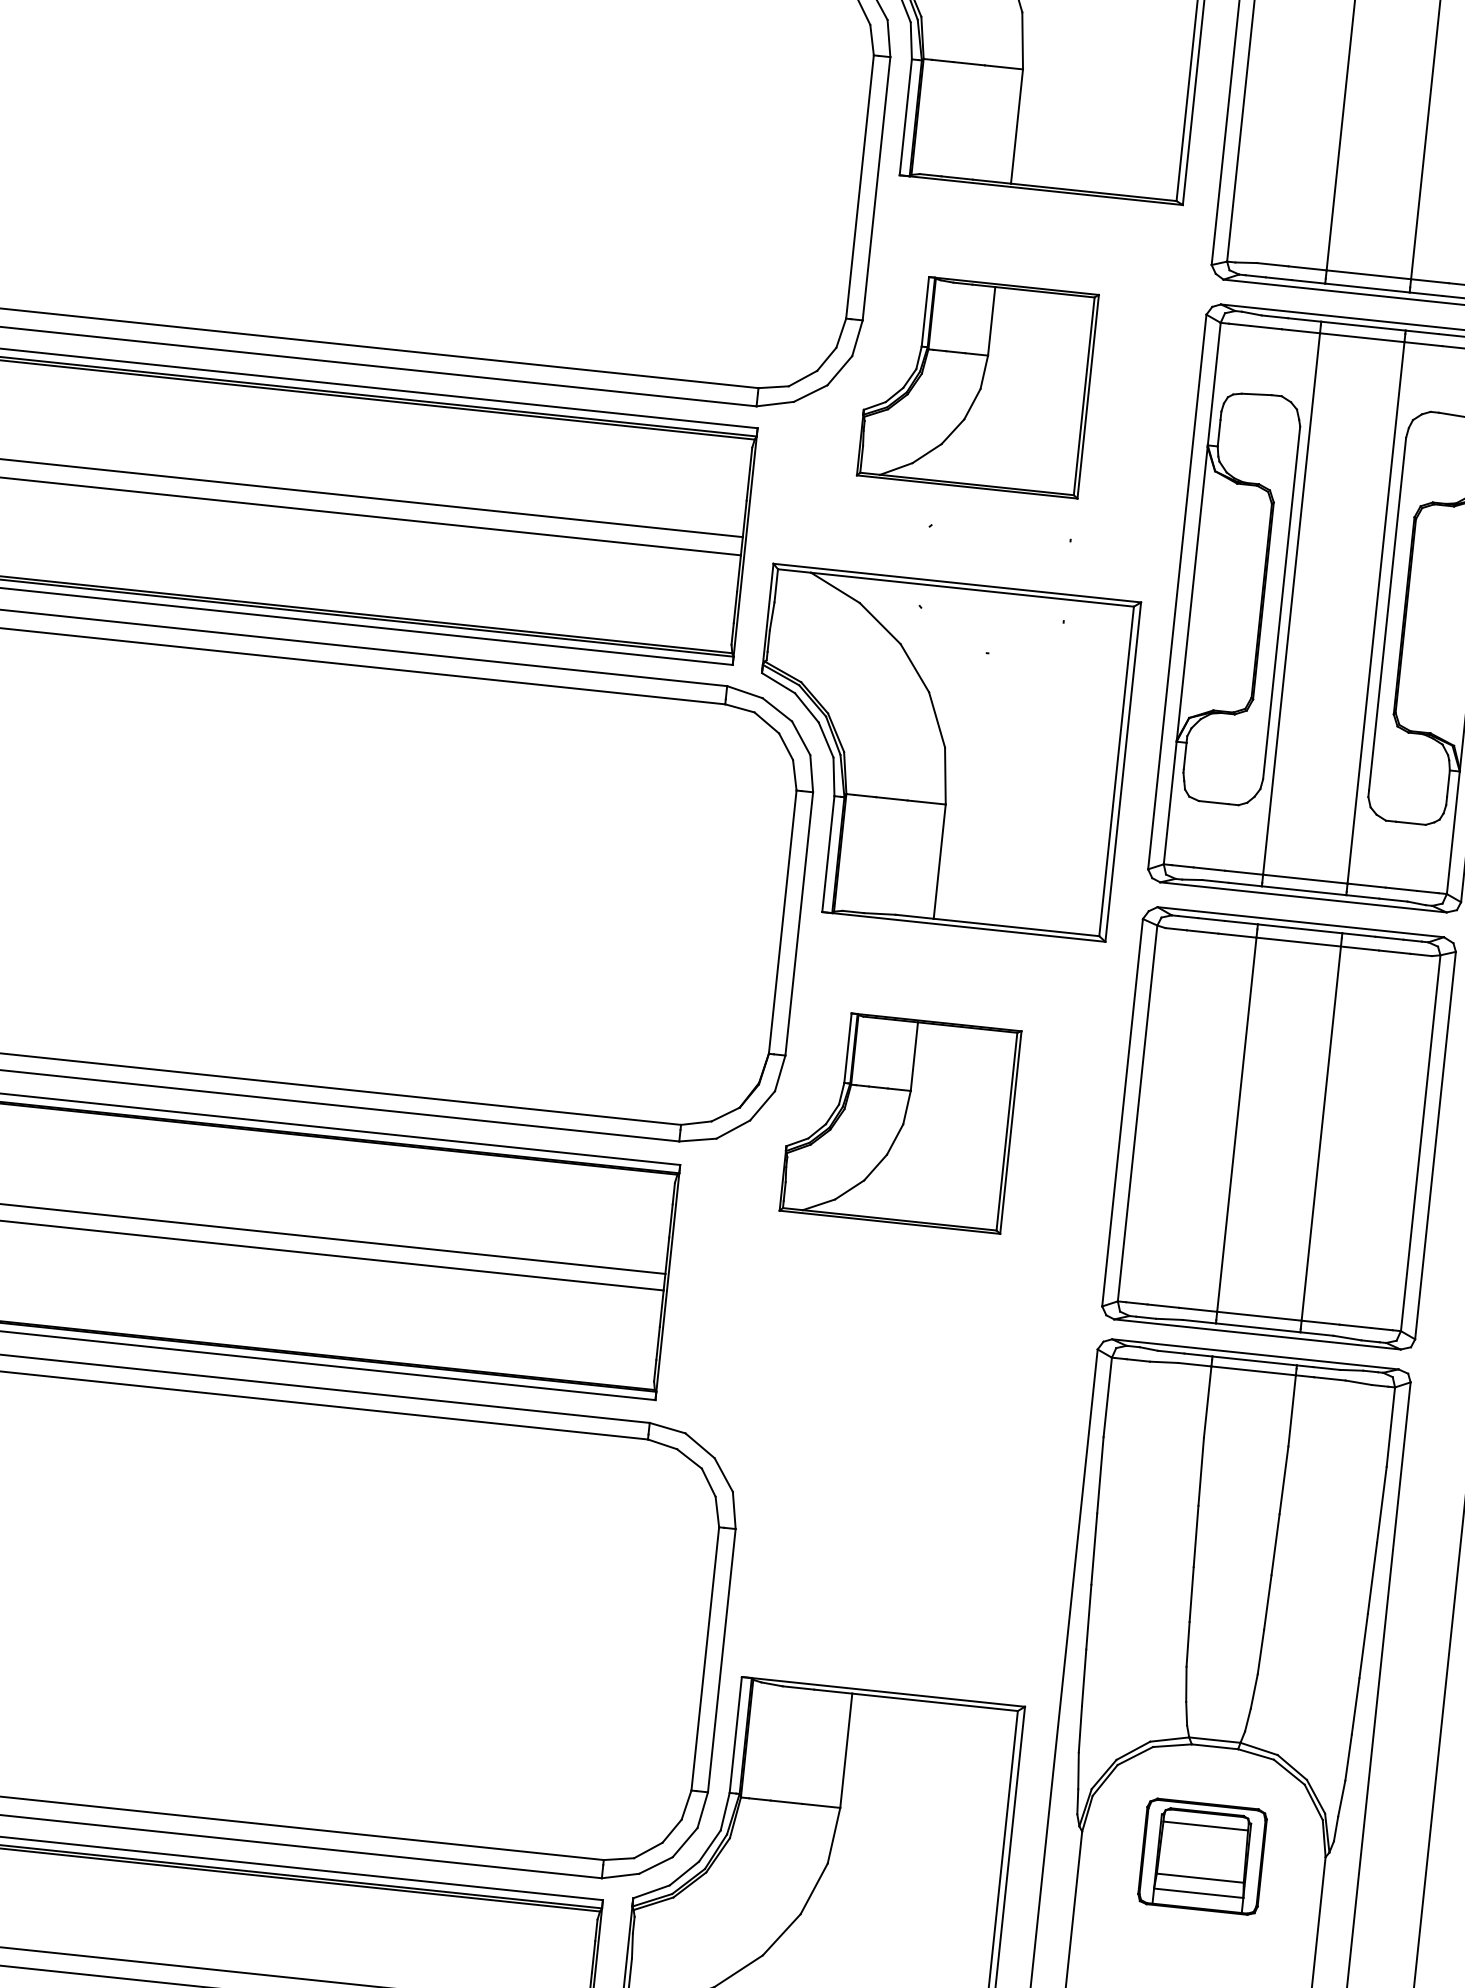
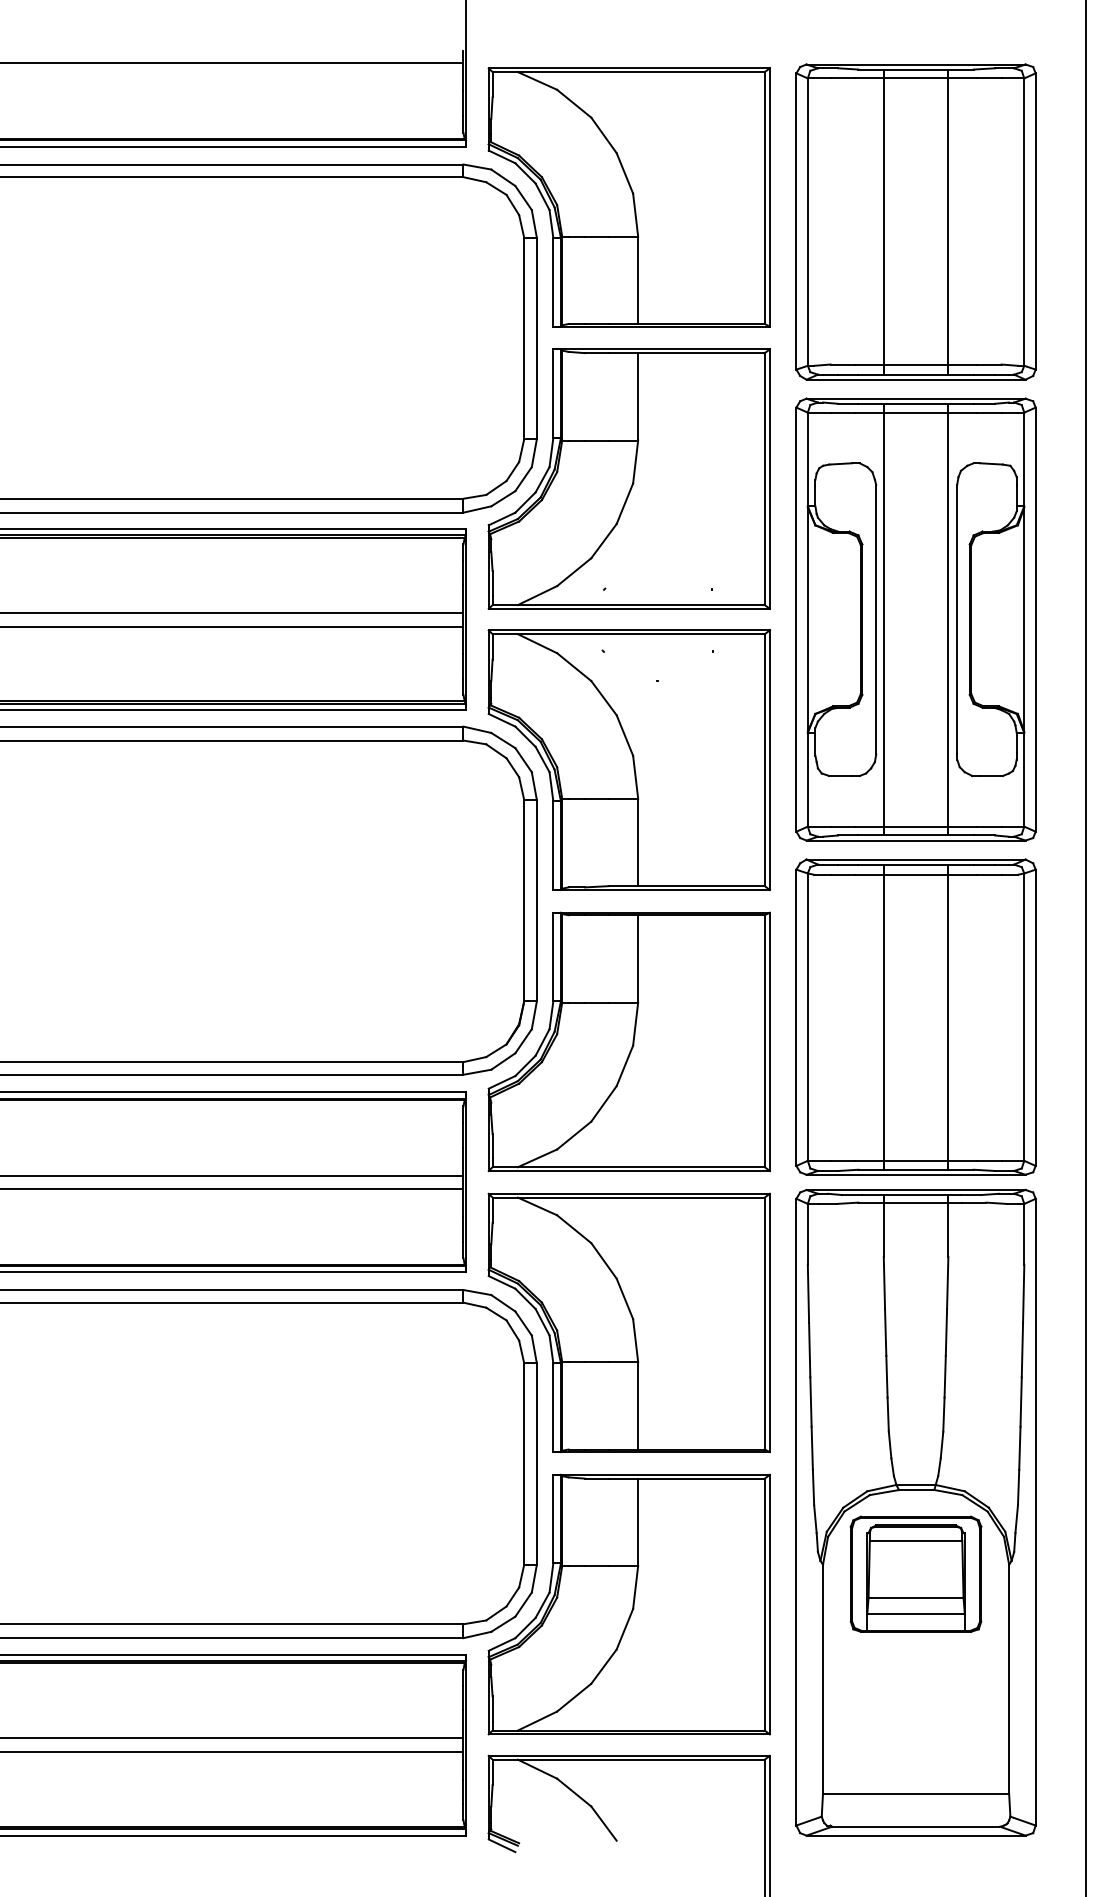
part: (977, 384) -> (628, 478), size x1.67
part: (899, 1120) -> (628, 1041), size x1.67
part: (861, 1488) -> (628, 1322), added
part: (1201, 1855) -> (915, 1573), size x1.43

